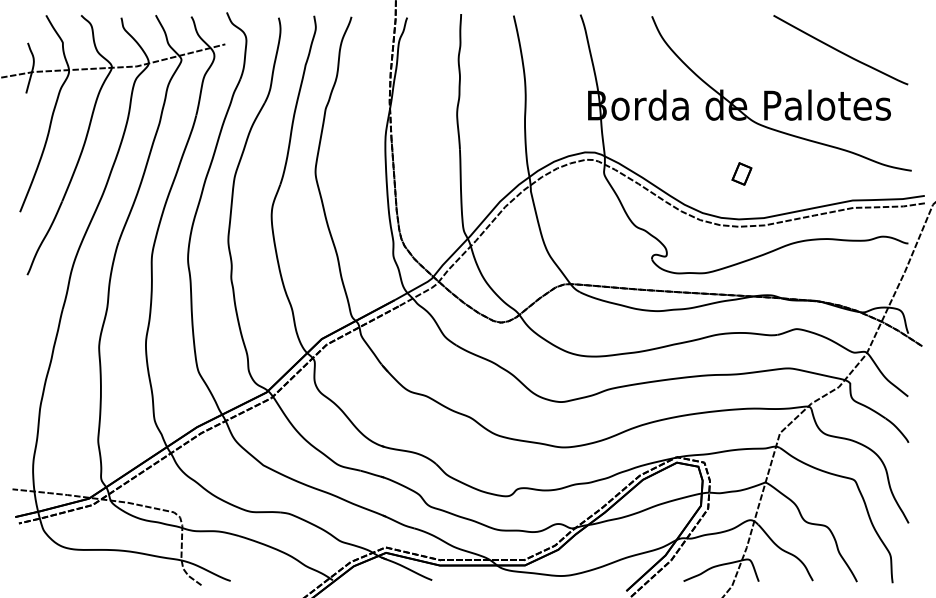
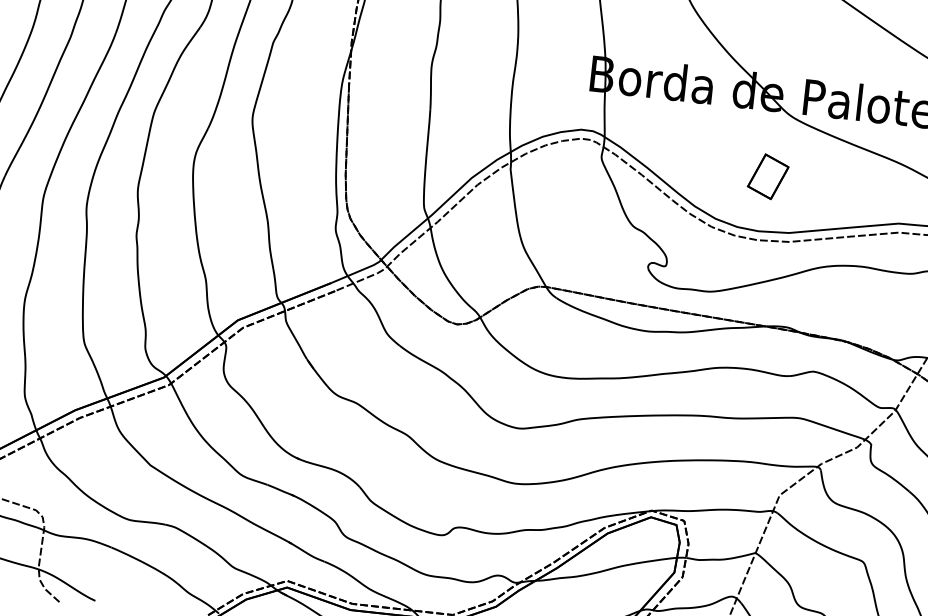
part: (741, 173) -> (767, 176), size x1.67

